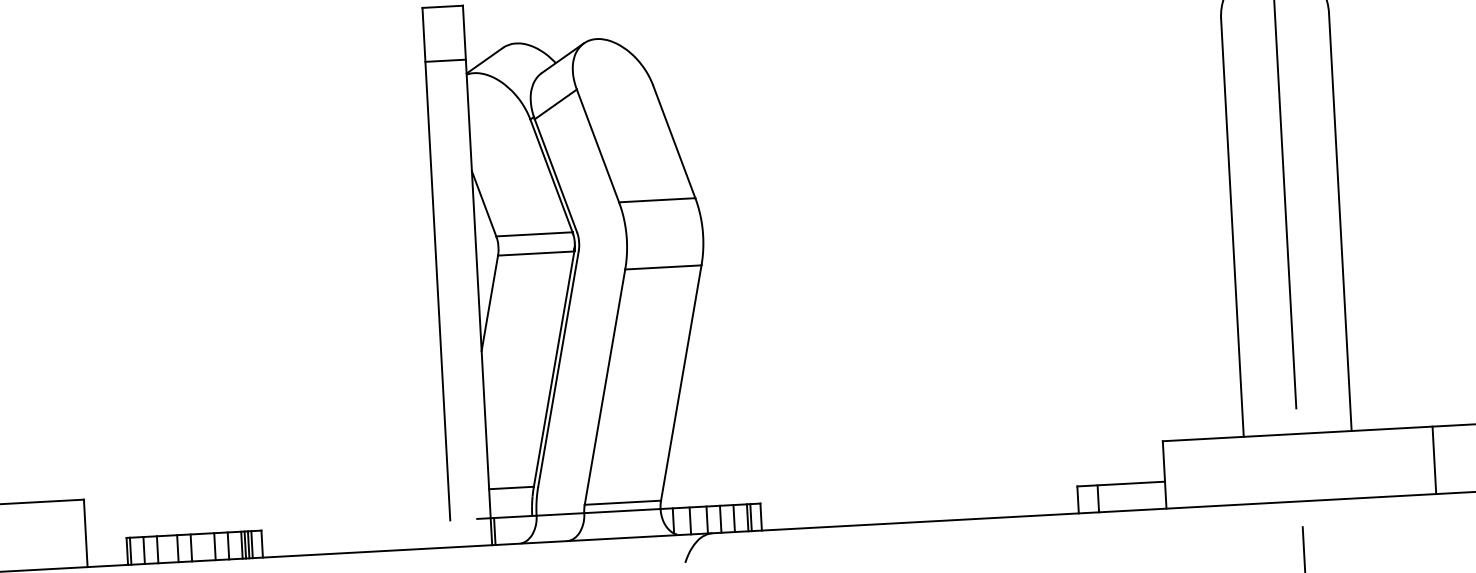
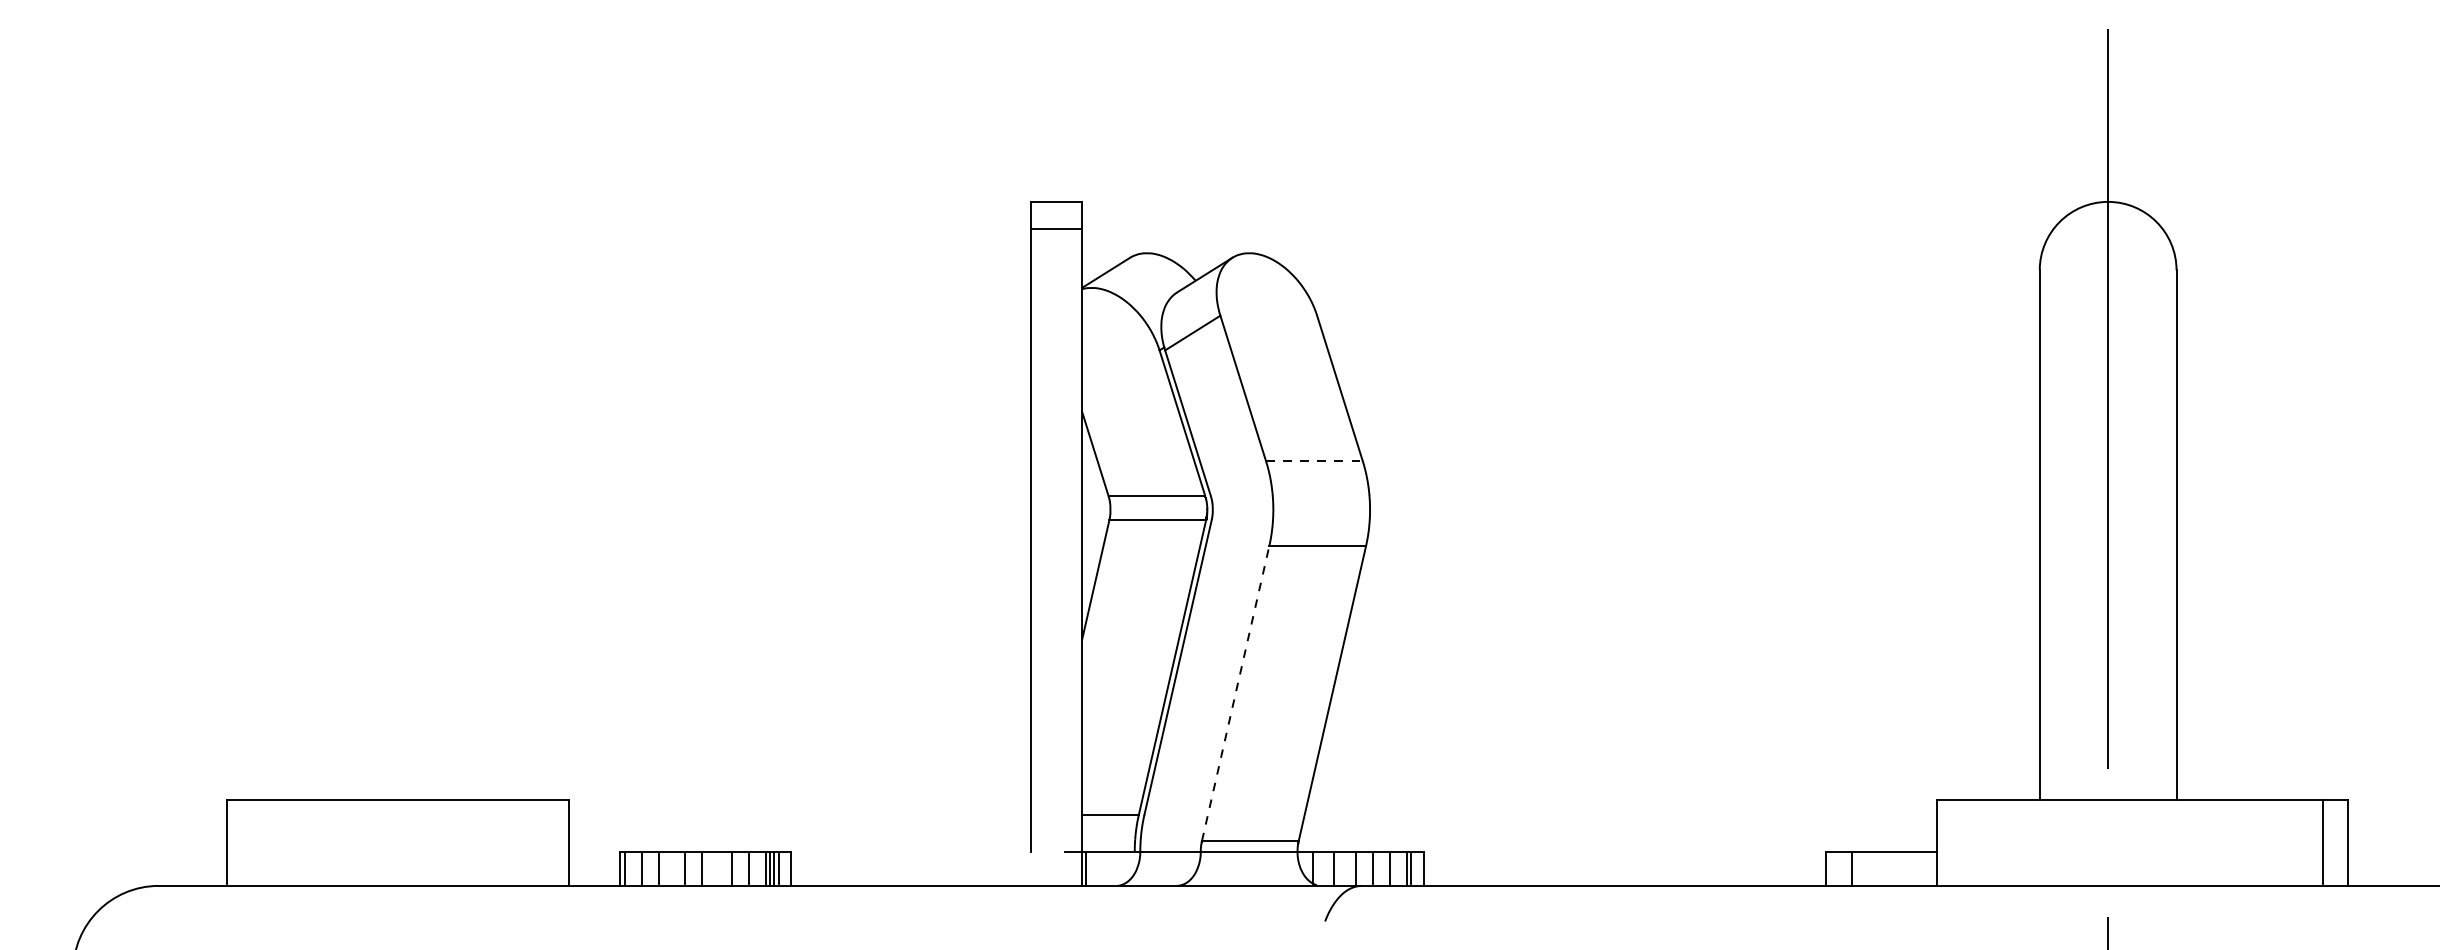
line: (445, 60) -> (1056, 229), moved
line: (657, 200) -> (1314, 461), solid -> dashed
line: (604, 386) -> (1235, 693), solid -> dashed
line: (1434, 459) -> (2323, 842), moved

